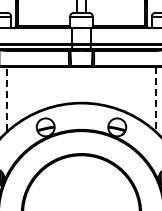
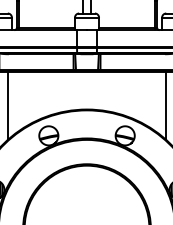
line: (7, 99) -> (8, 106), dashed -> solid
line: (155, 99) -> (166, 106), dashed -> solid

